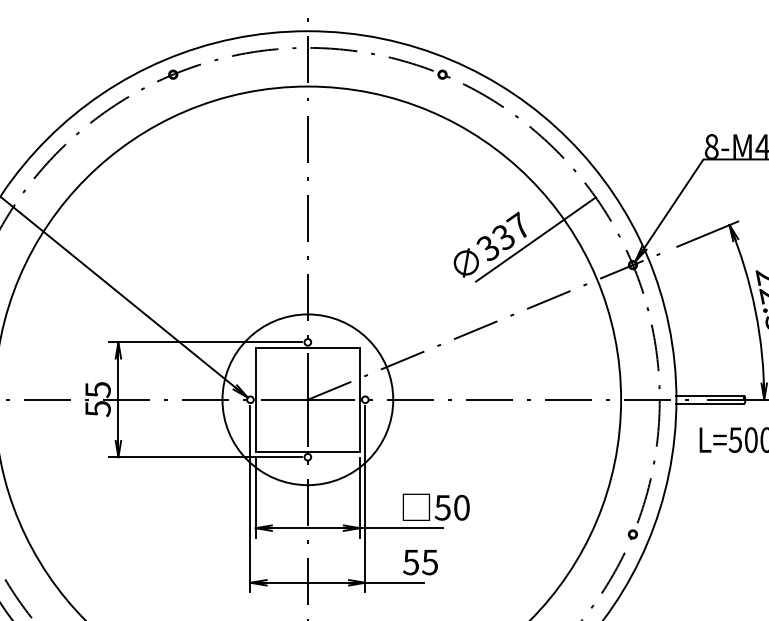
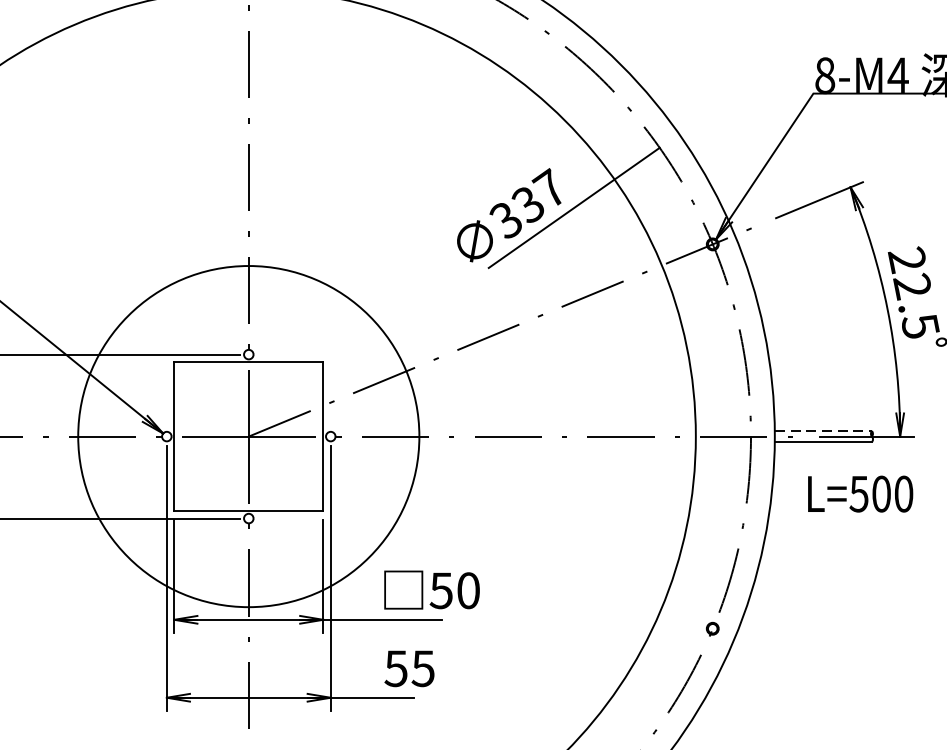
line: (710, 395) -> (823, 430), solid -> dashed
circle: (307, 399) -> (248, 436), size x1.4

